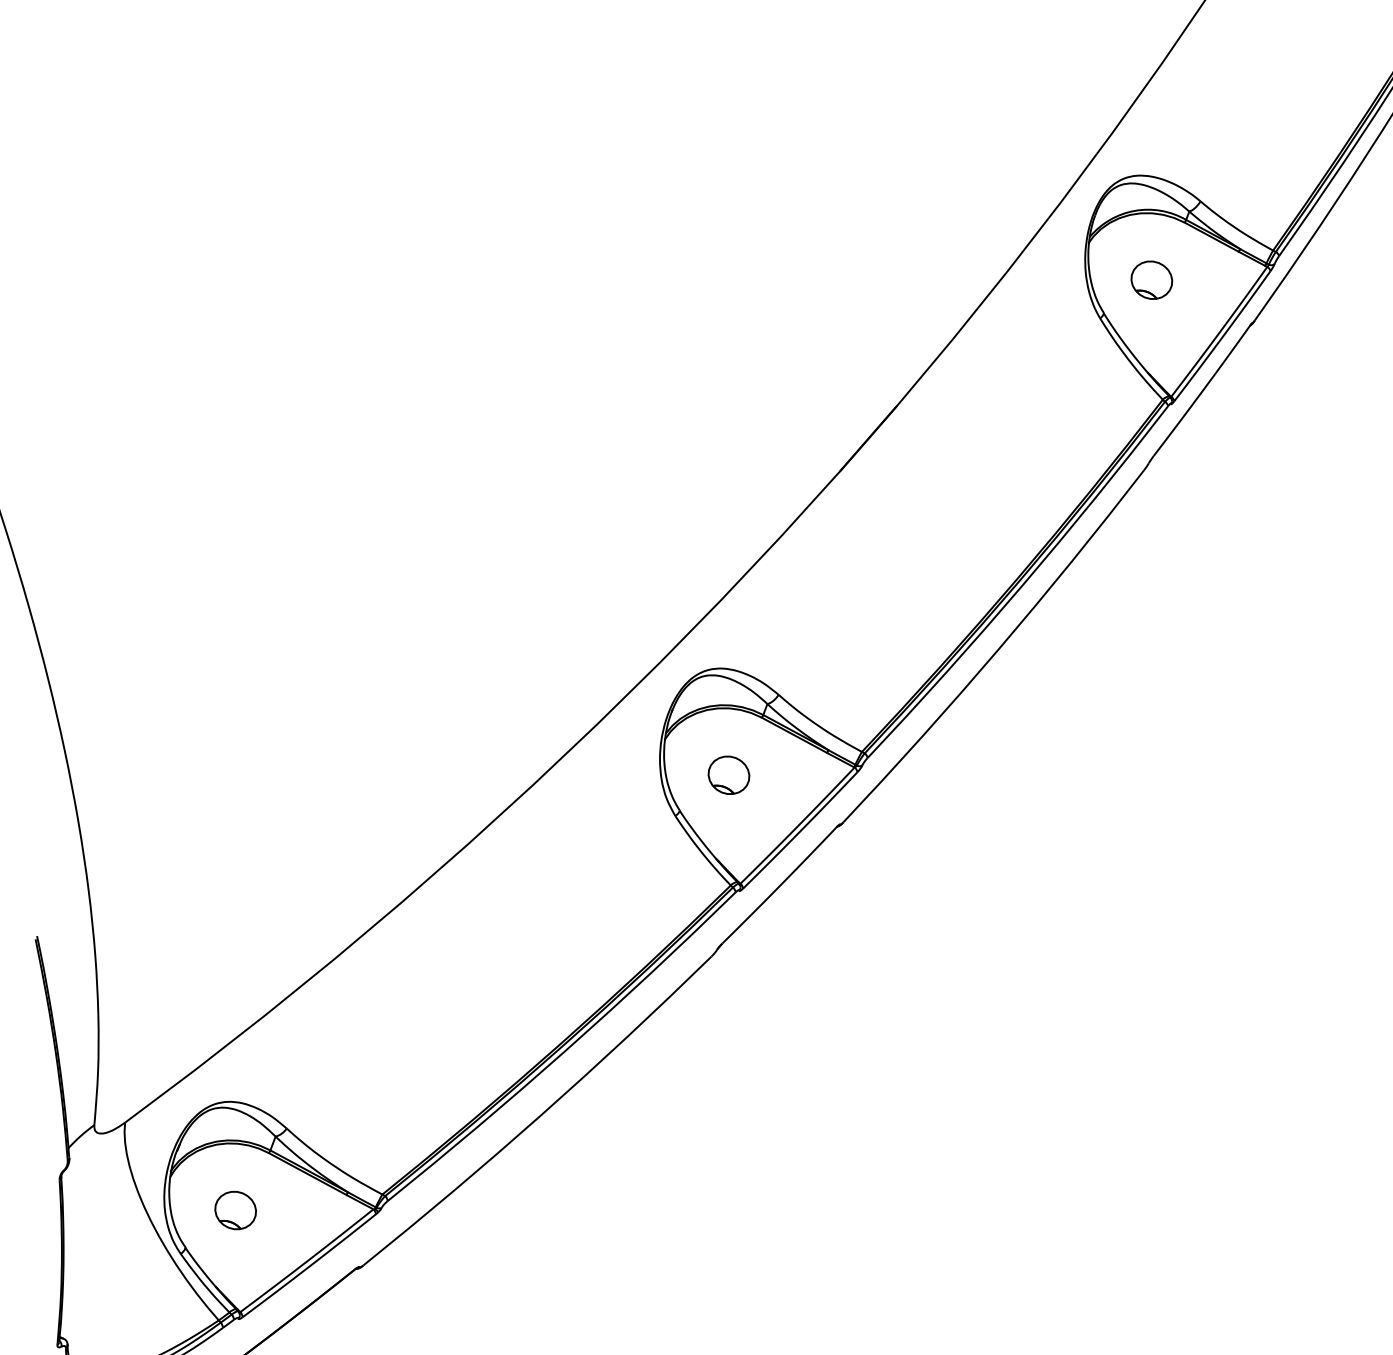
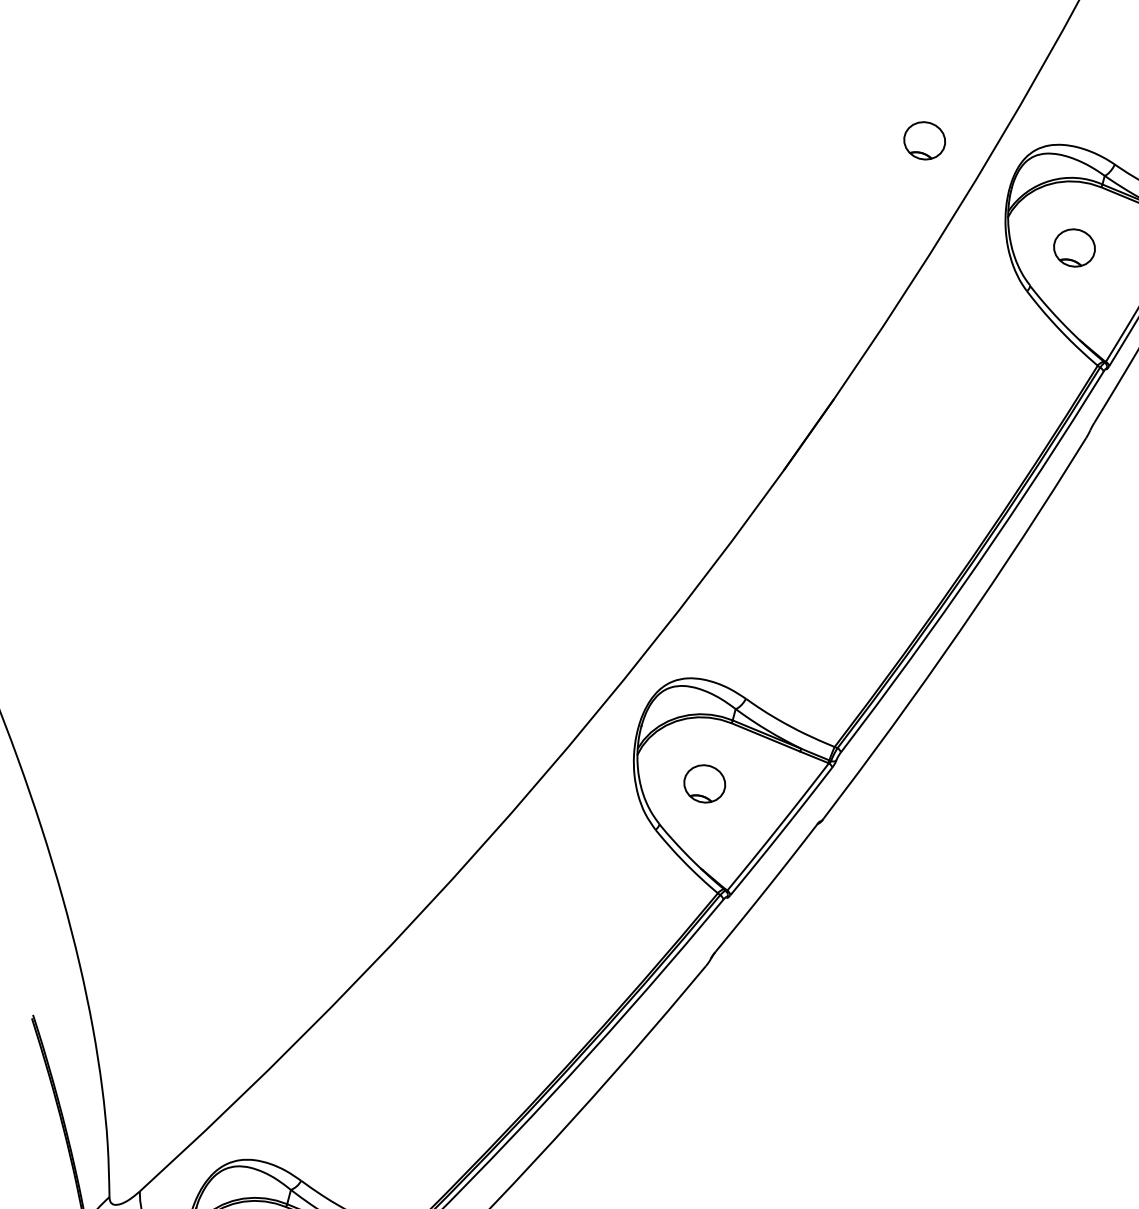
part: (1013, 157) -> (924, 140), added

